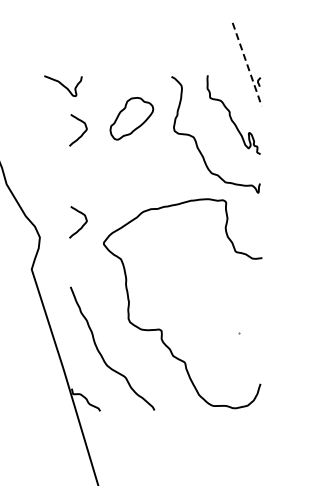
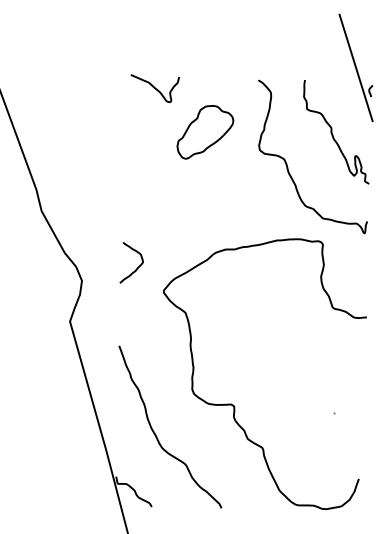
line: (247, 64) -> (356, 67), dashed -> solid
curve: (63, 85) -> (155, 87), moved
curve: (82, 133) -> (141, 149), removed

